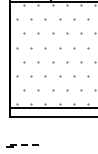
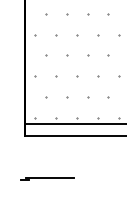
line: (26, 145) -> (49, 178), dashed -> solid

